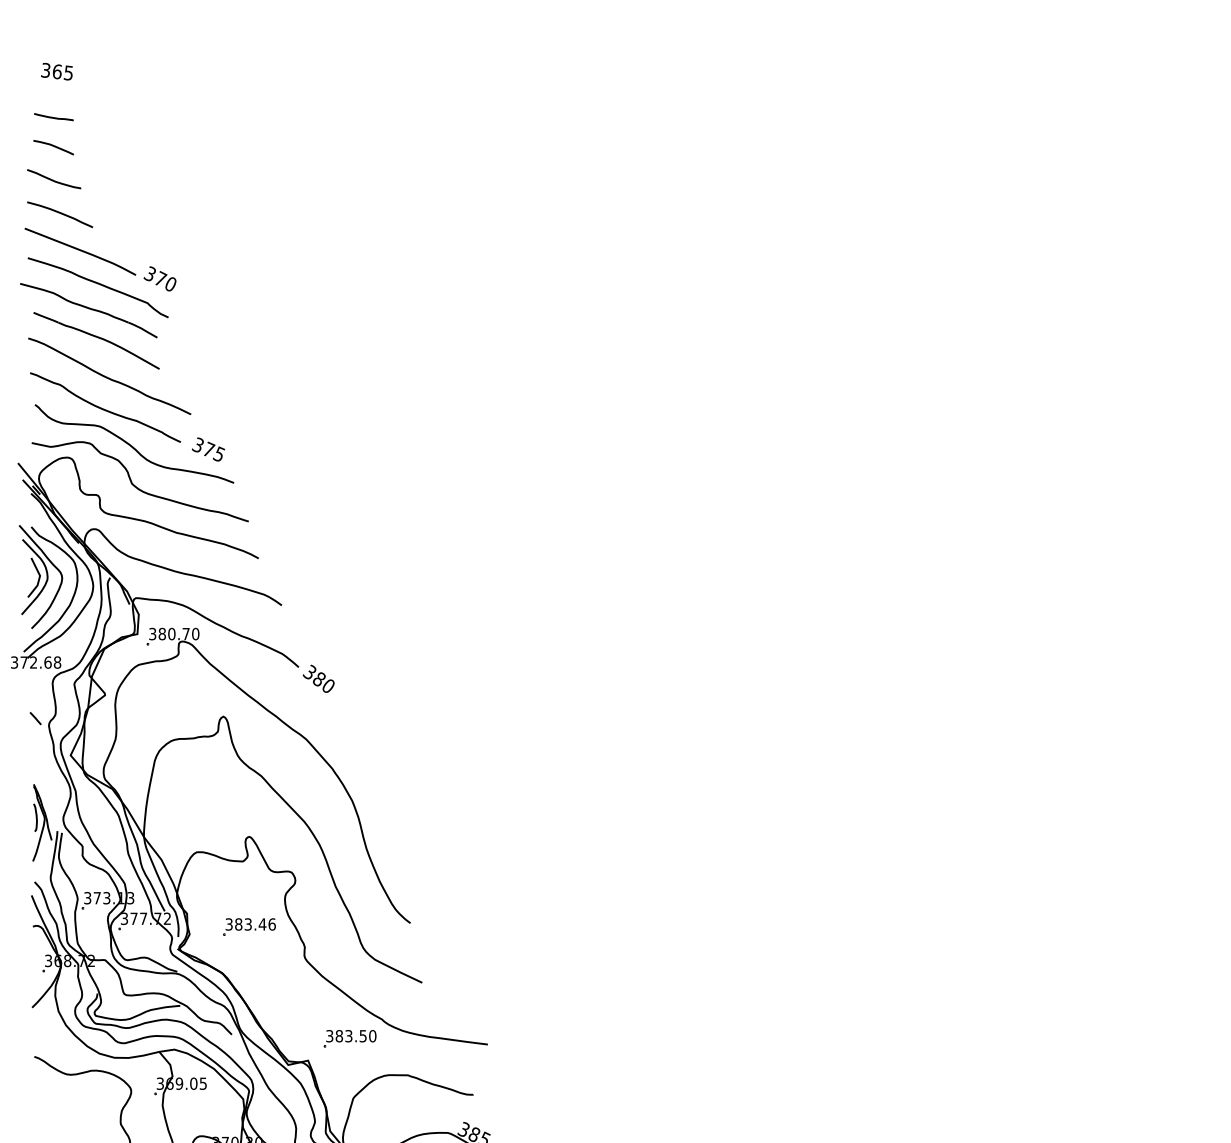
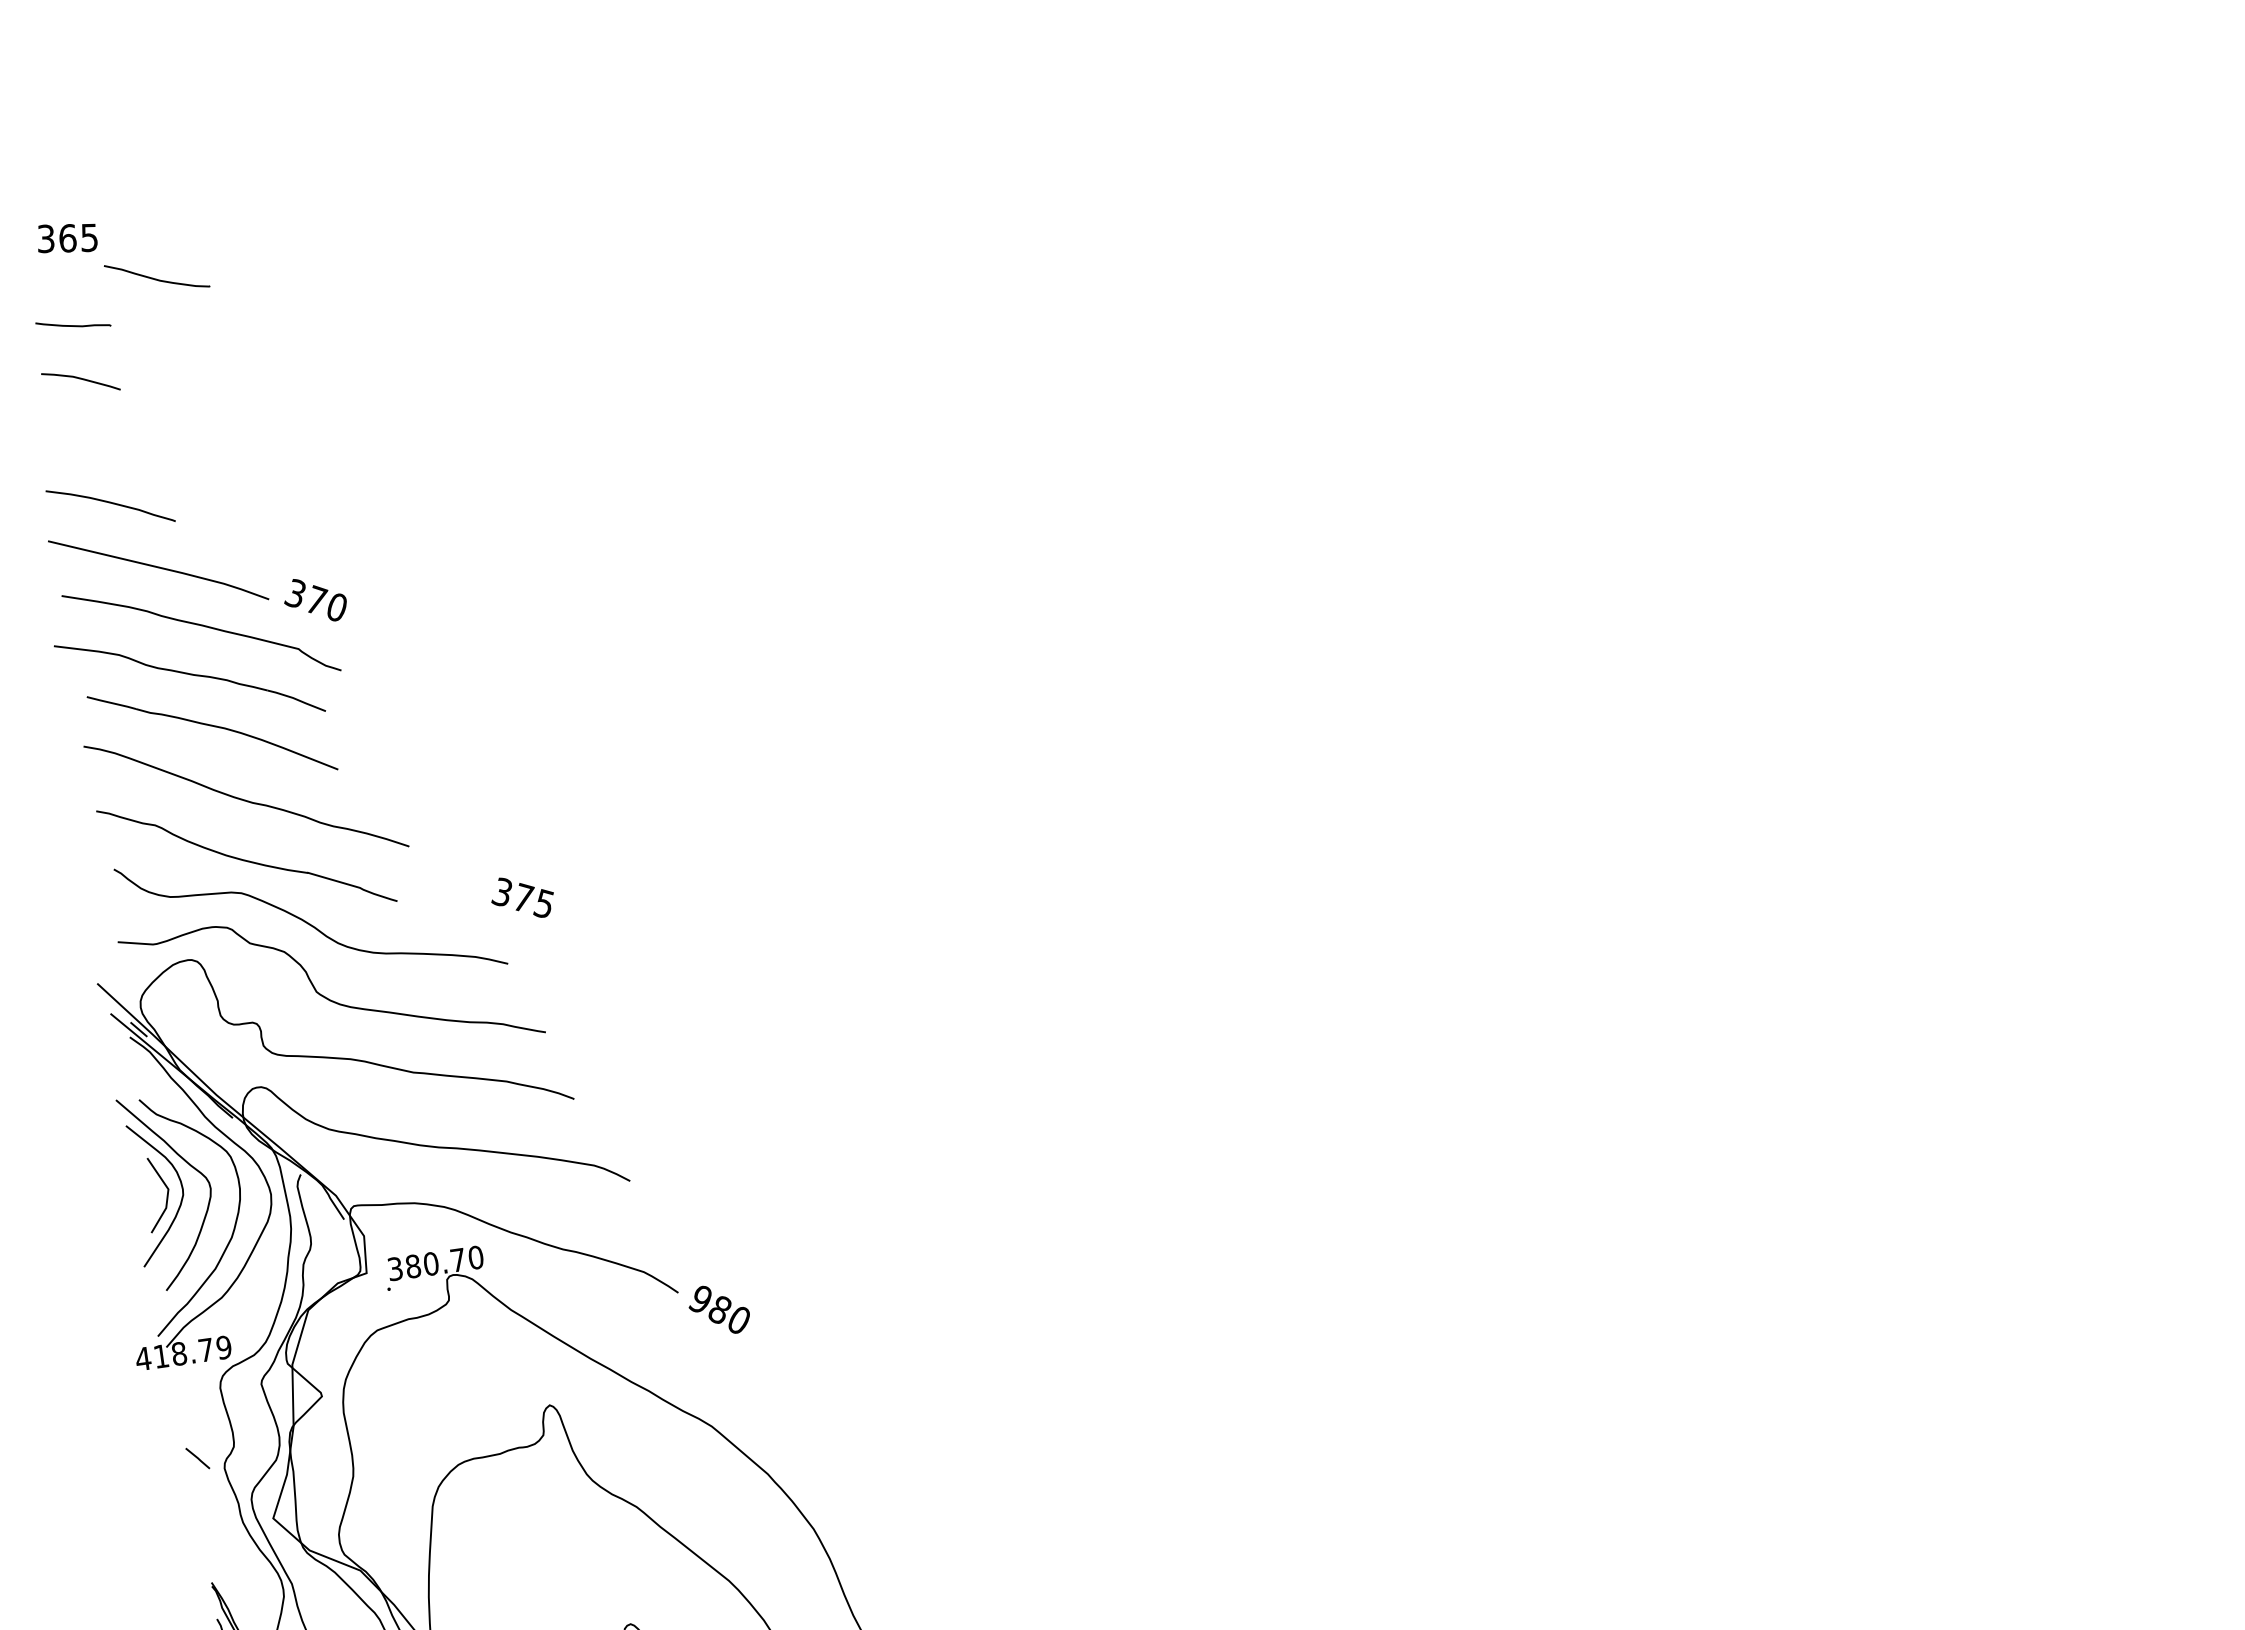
curve: (53, 179) -> (155, 277), moved
text: (208, 449) -> (522, 897), moved
text: (35, 662) -> (182, 1353), 372.68 -> 418.79
text: (309, 671) -> (699, 1297), 380 -> 980

